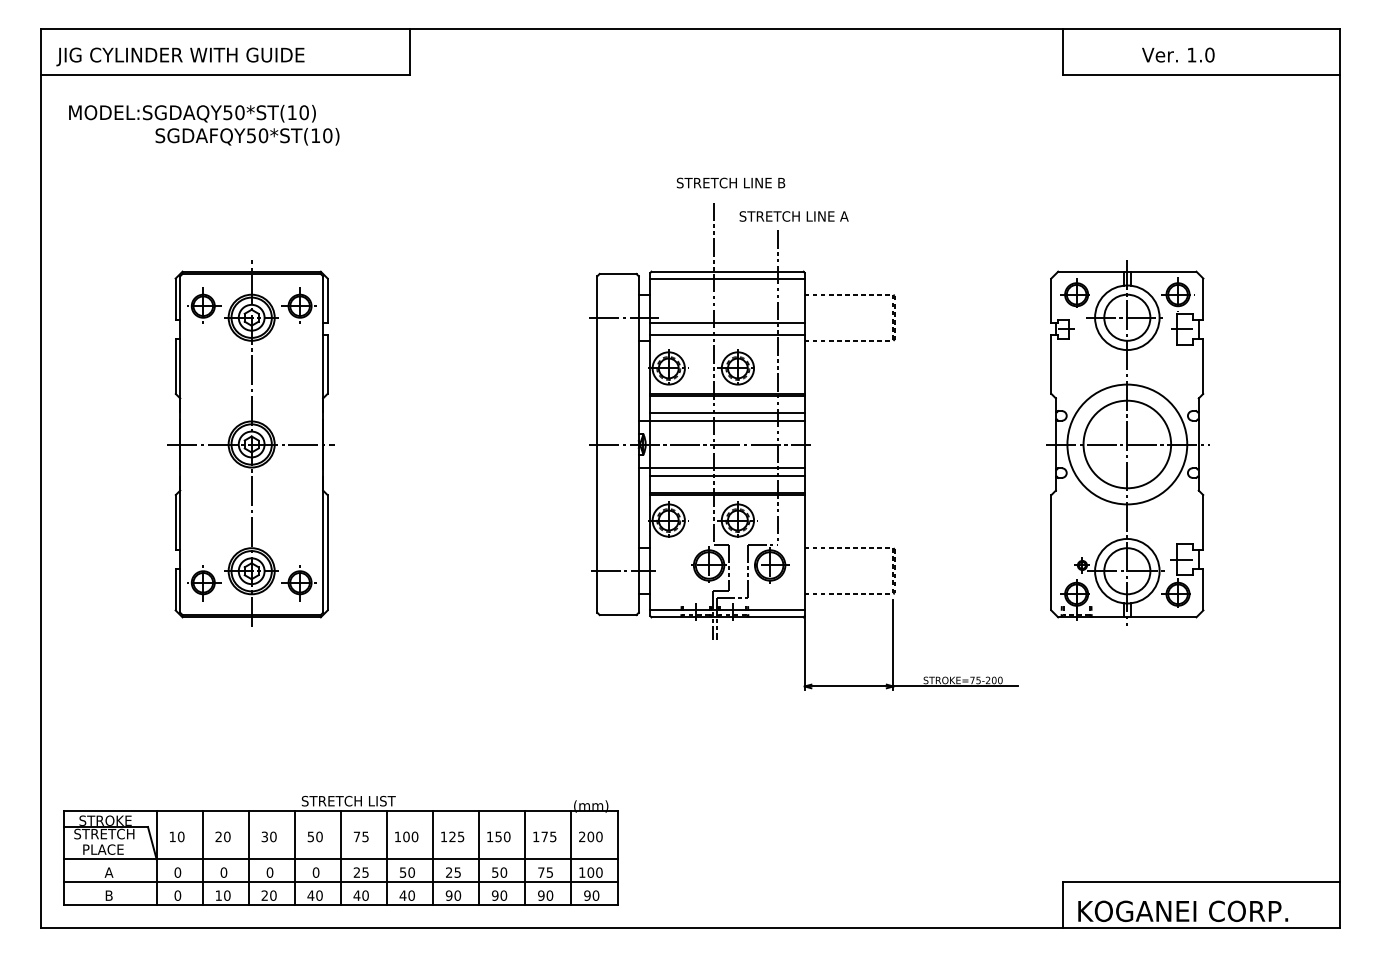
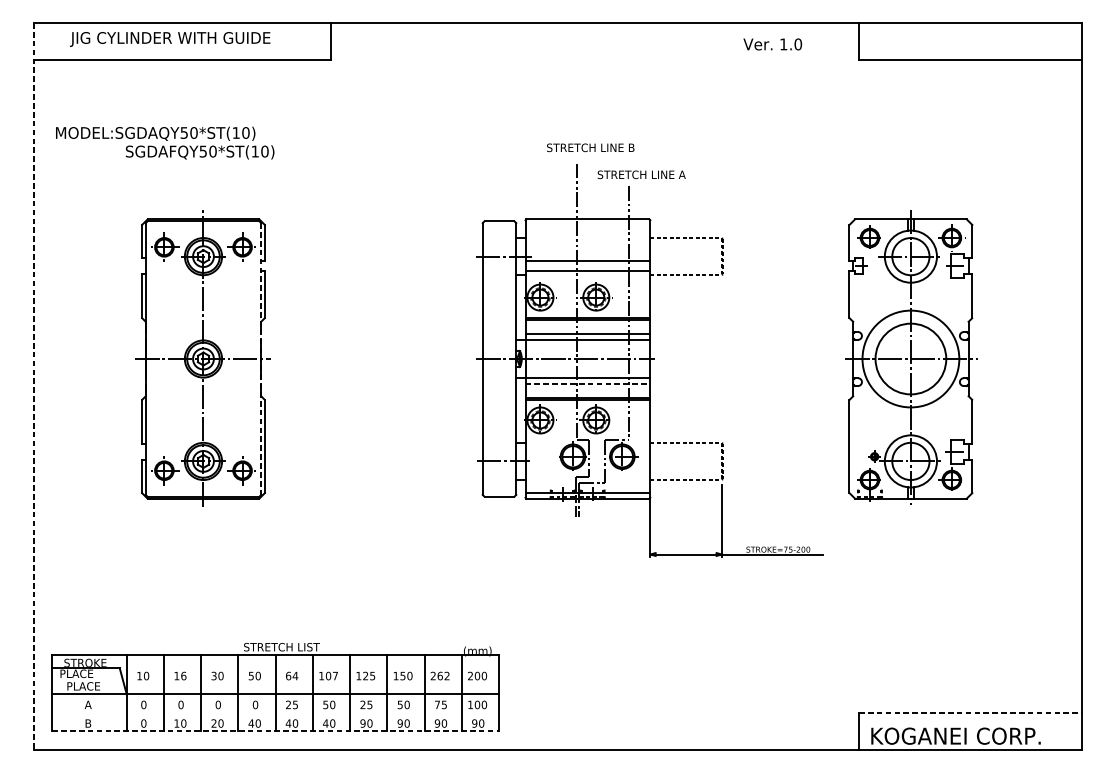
text: (1178, 54) -> (772, 43), moved
text: (180, 56) -> (170, 39), moved
text: (204, 124) -> (165, 142), moved
line: (727, 278) -> (587, 224), removed
line: (323, 445) -> (261, 359), solid -> dashed
line: (728, 475) -> (588, 384), solid -> dashed
line: (41, 478) -> (33, 386), solid -> dashed
text: (104, 833) -> (84, 673), STRETCH -> PLACE
text: (222, 836) -> (179, 675), 20 -> 16
text: (361, 836) -> (292, 675), 75 -> 64
text: (414, 836) -> (335, 675), 100 -> 107
text: (544, 836) -> (440, 675), 175 -> 262
line: (340, 882) -> (275, 712), removed
line: (1201, 882) -> (970, 712), solid -> dashed
line: (340, 905) -> (275, 731), solid -> dashed

